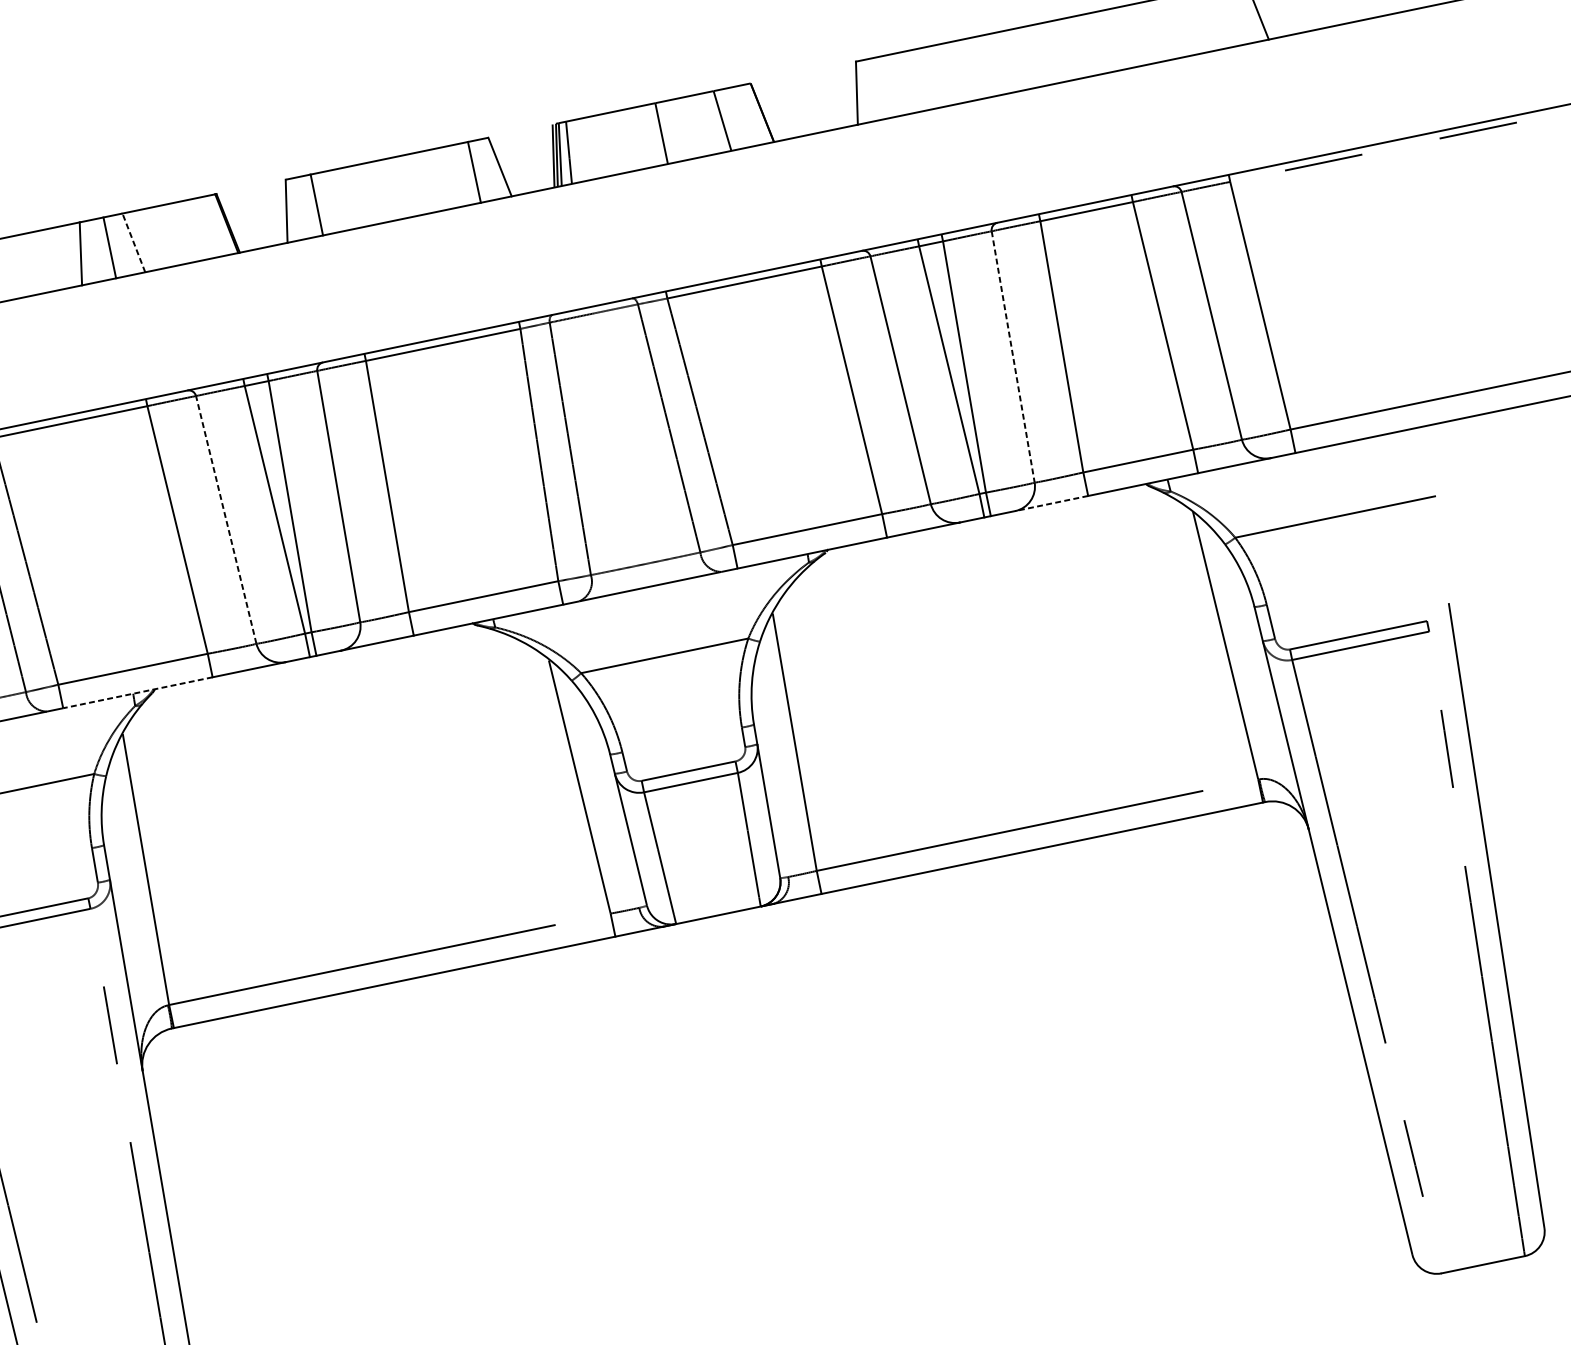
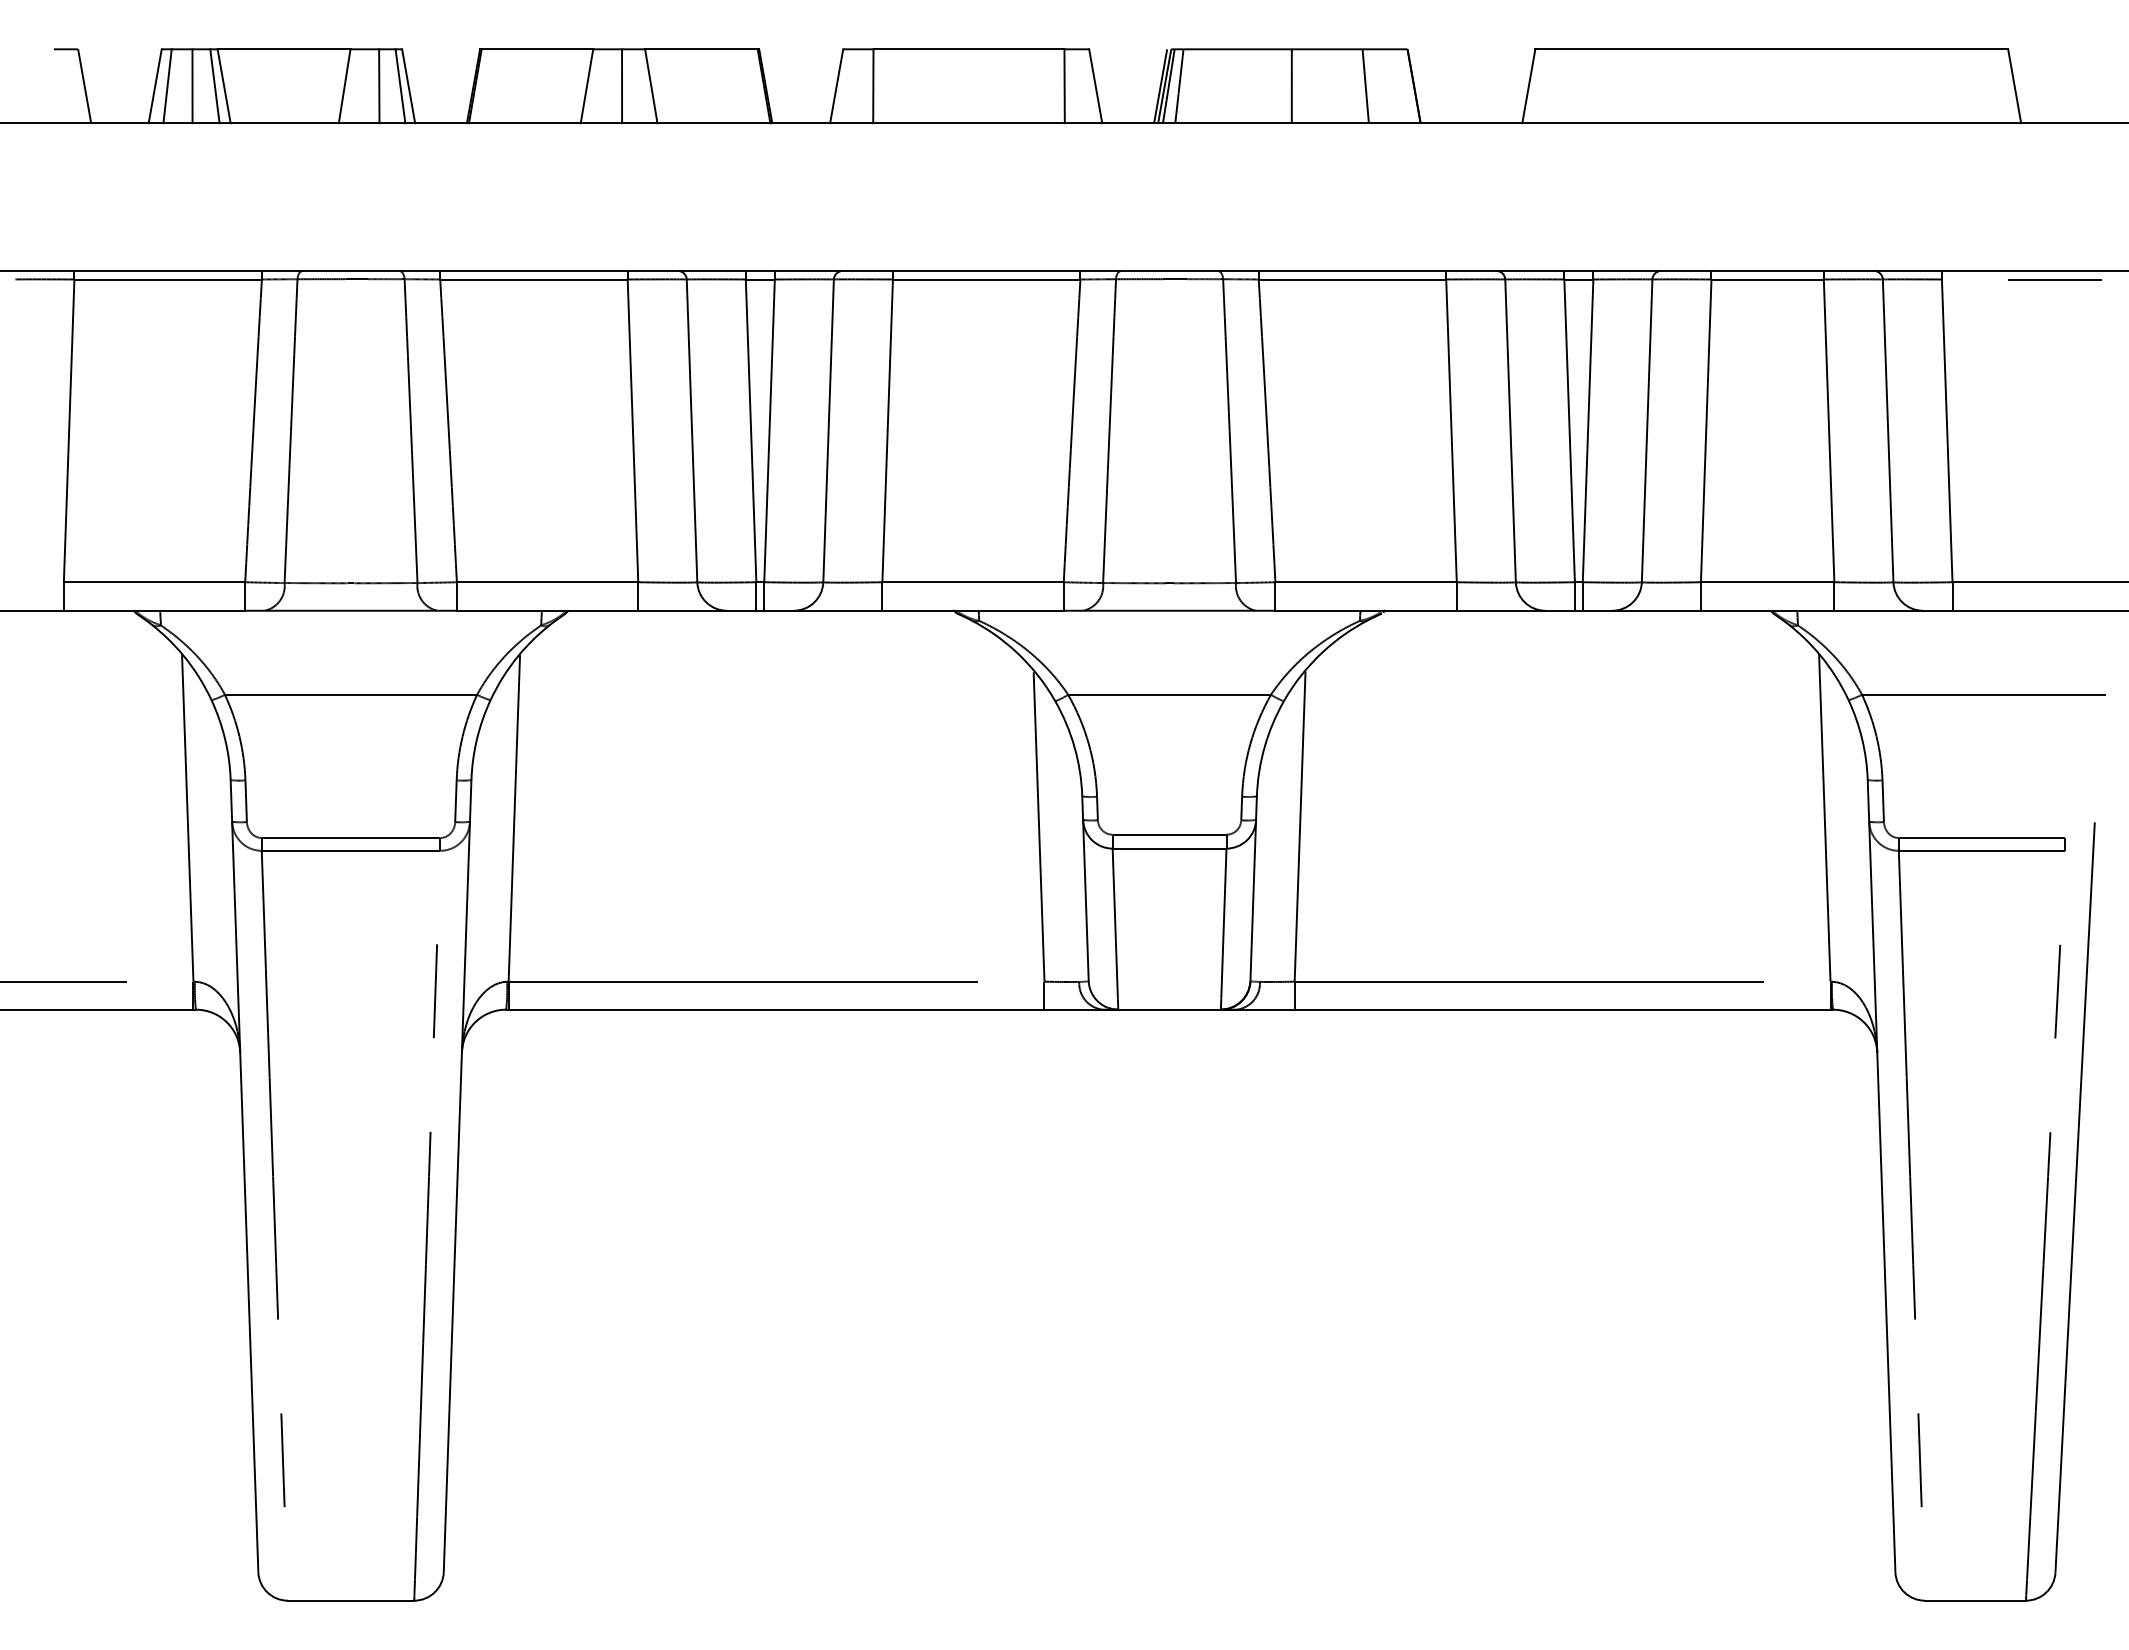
line: (133, 242) -> (651, 85), dashed -> solid
line: (1013, 357) -> (1647, 431), dashed -> solid
line: (1051, 503) -> (1656, 610), dashed -> solid
line: (226, 519) -> (692, 430), dashed -> solid
line: (137, 692) -> (547, 610), dashed -> solid

